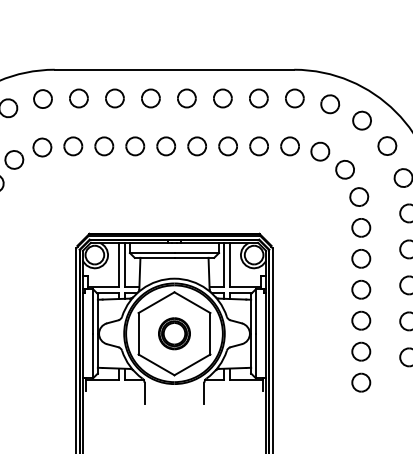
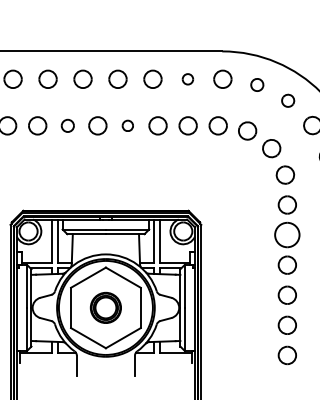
part: (258, 98) -> (187, 79), size x0.6
part: (330, 104) -> (257, 85), size x0.7
part: (361, 120) -> (287, 100), size x0.7
part: (135, 146) -> (68, 125), size x0.7
part: (196, 146) -> (127, 125), size x0.6
part: (361, 258) -> (287, 234), size x1.4

